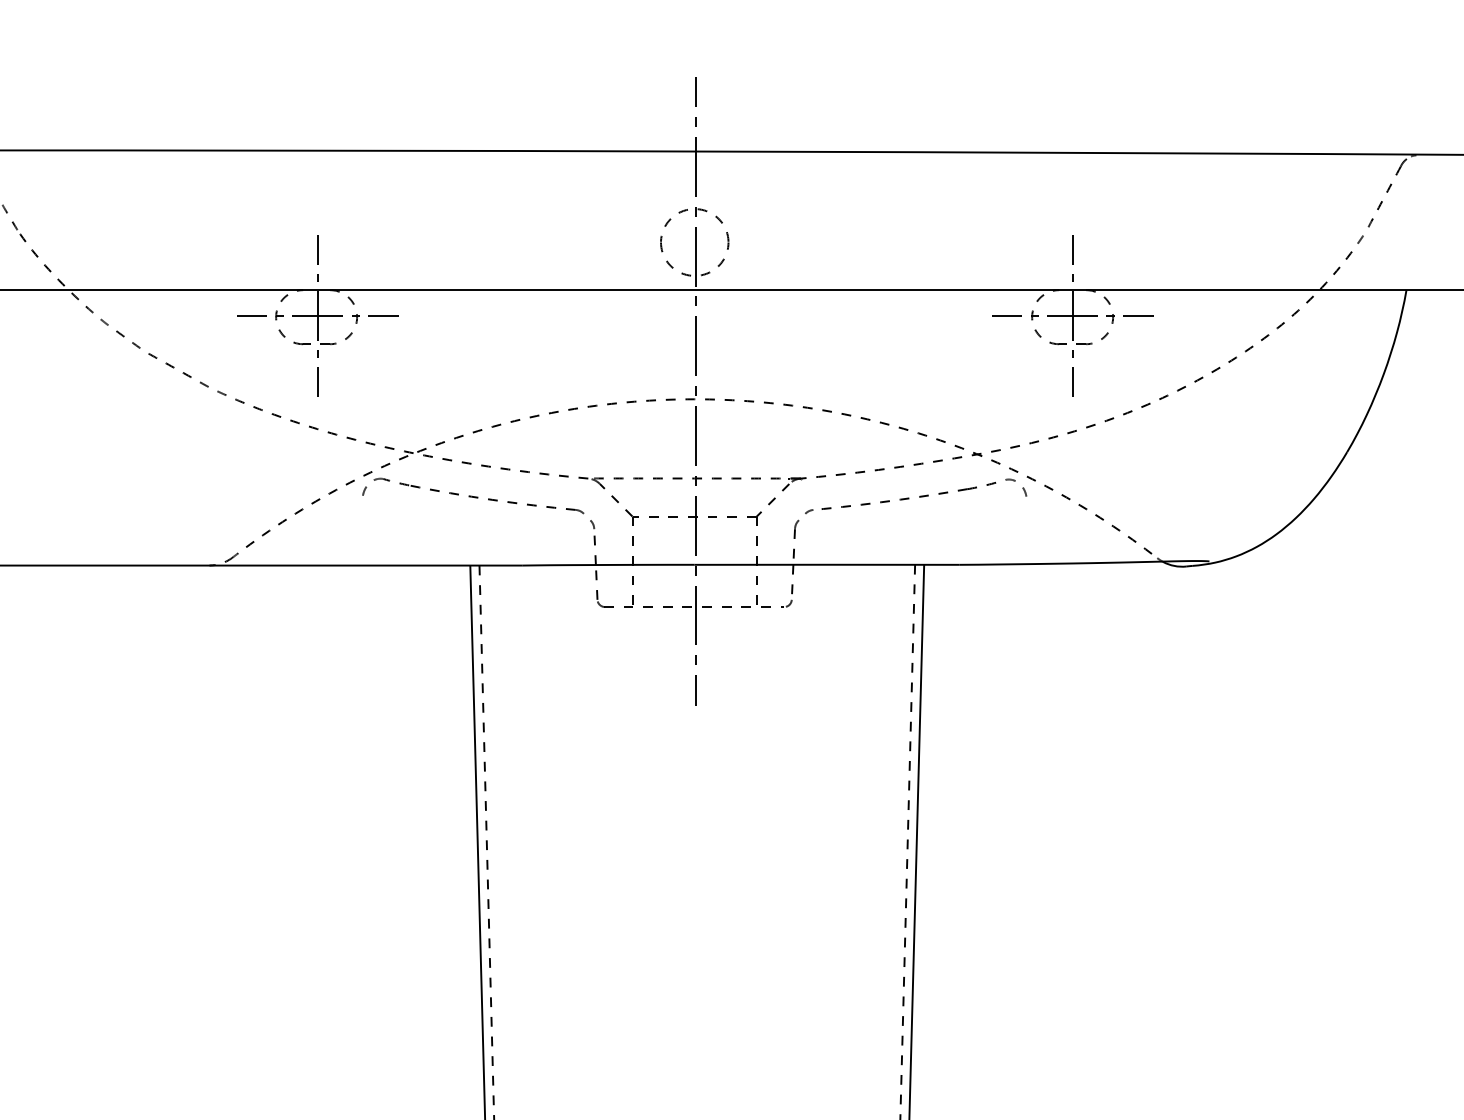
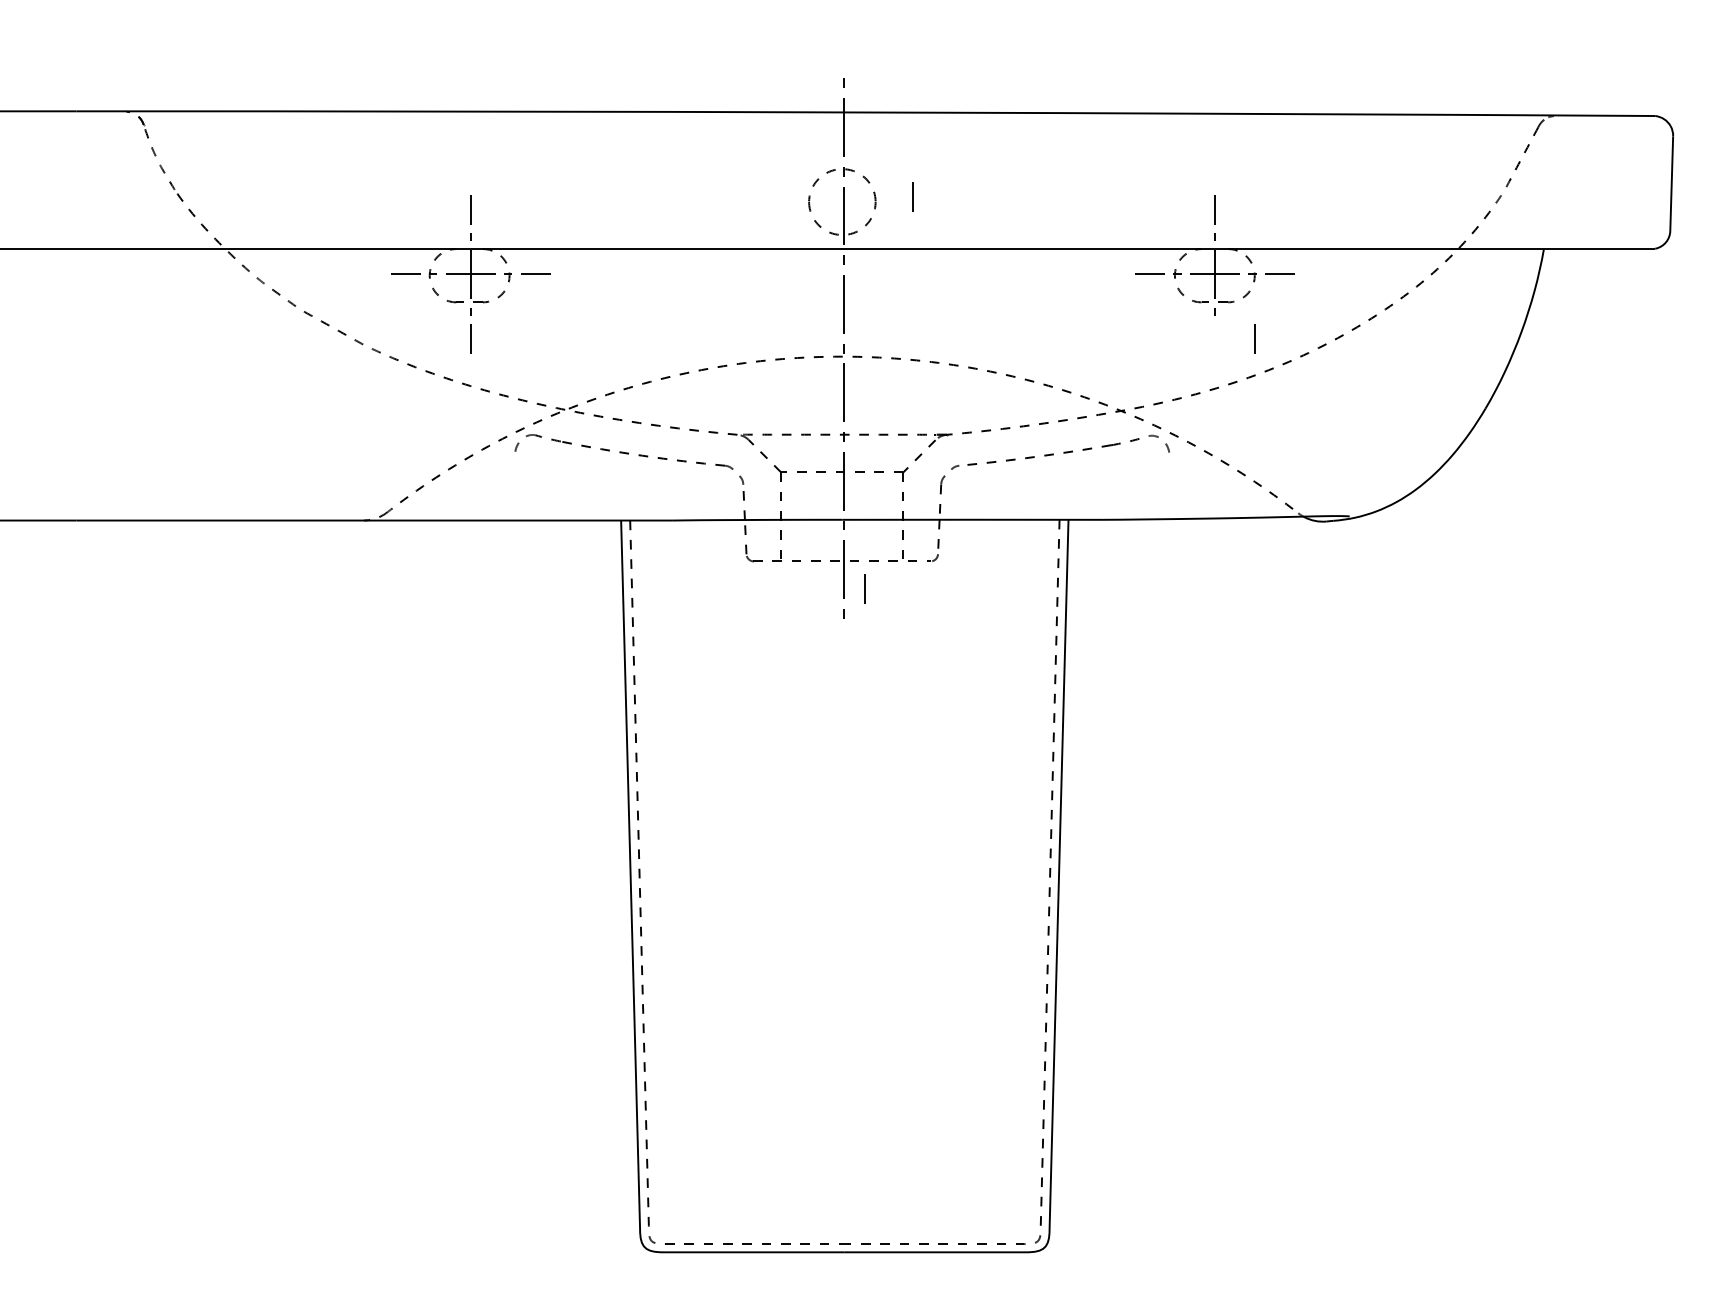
line: (695, 91) -> (912, 196), moved
line: (1072, 380) -> (1254, 338), moved
line: (695, 690) -> (864, 588), moved

